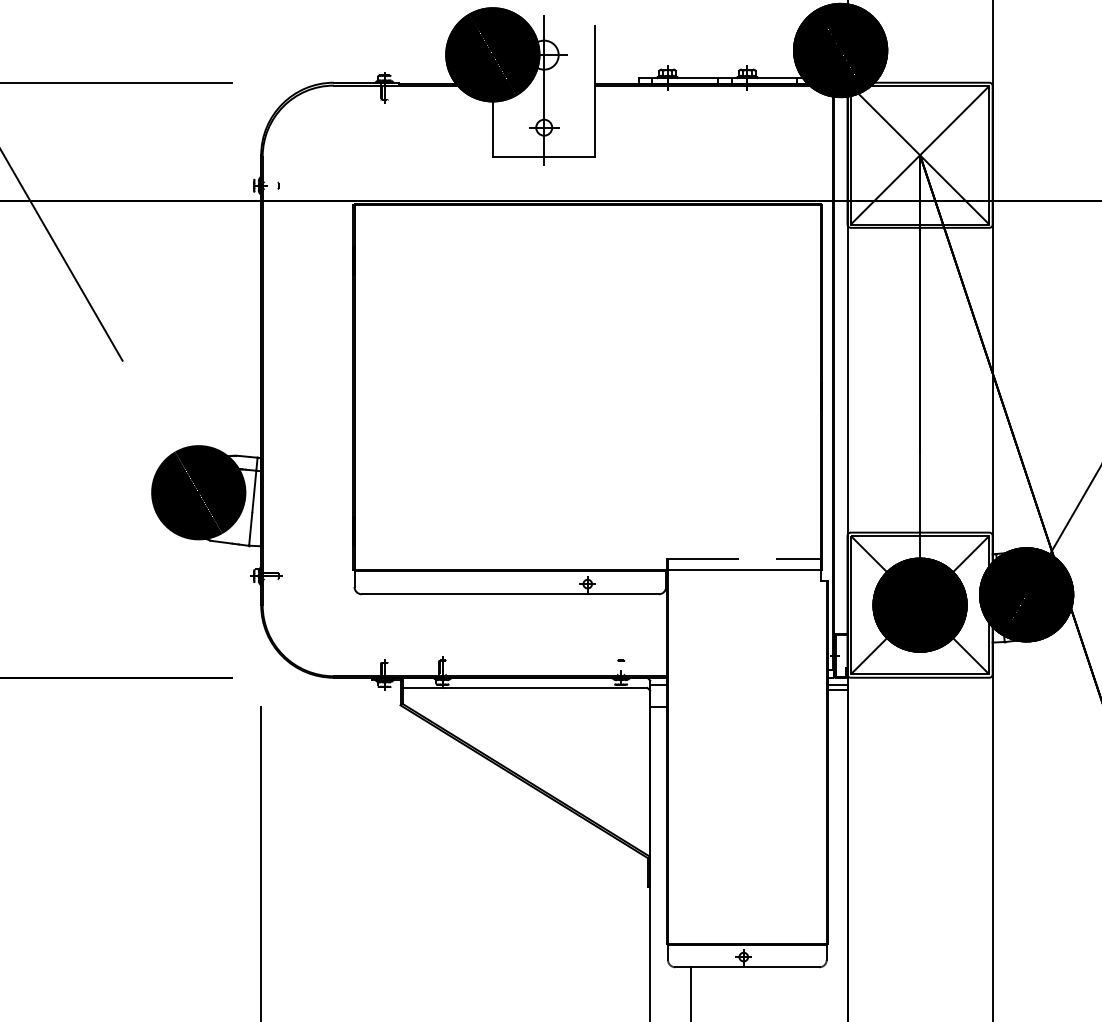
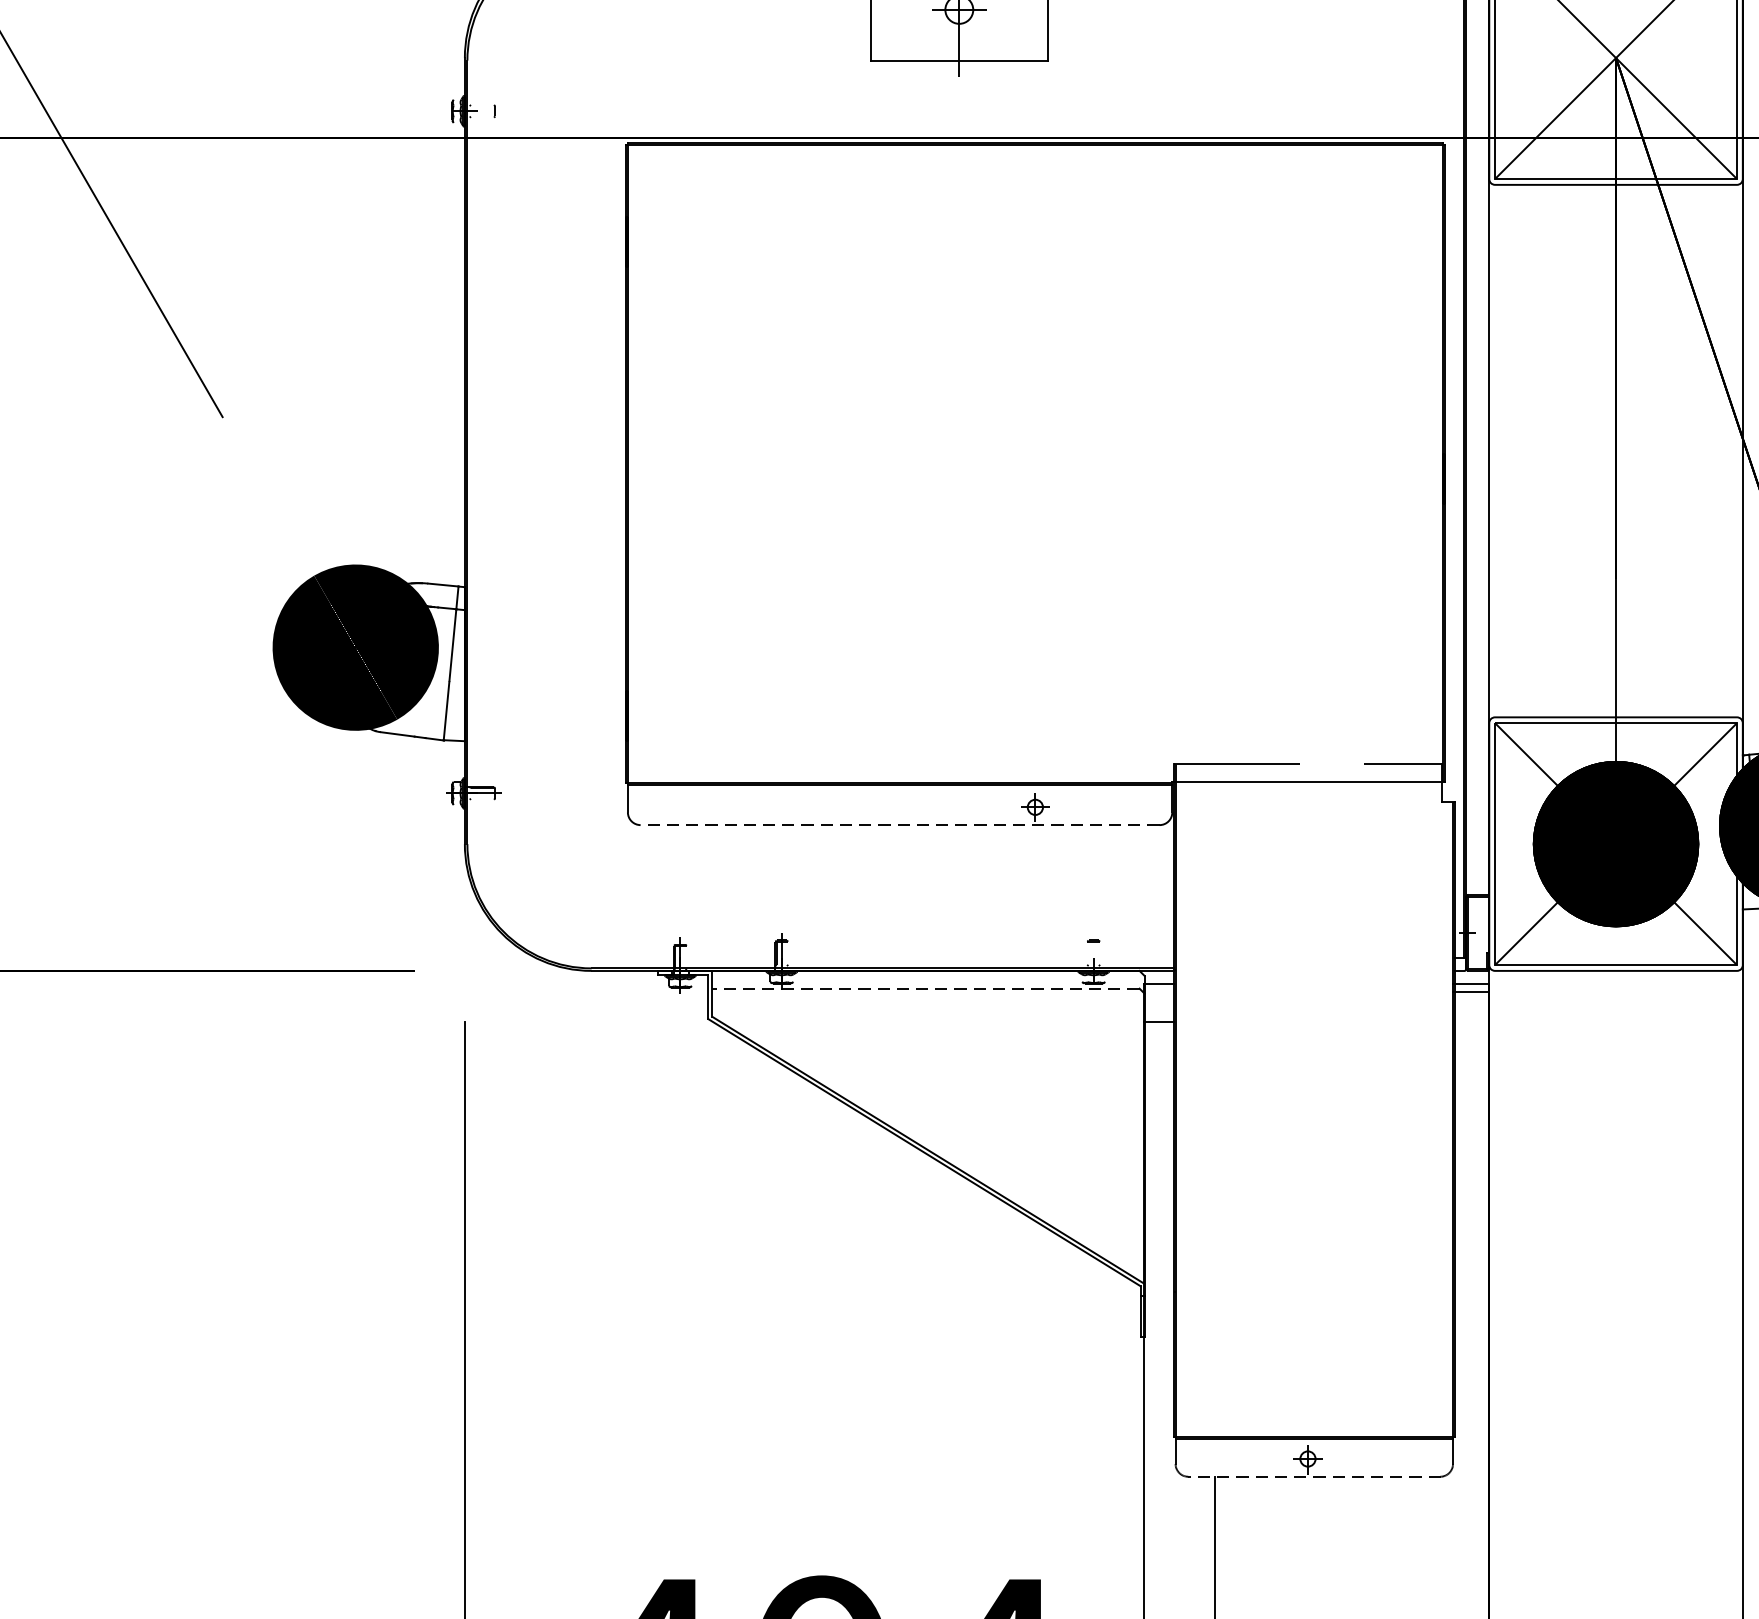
line: (510, 594) -> (900, 825), solid -> dashed
line: (524, 687) -> (924, 987), solid -> dashed
line: (747, 967) -> (1314, 1477), solid -> dashed

